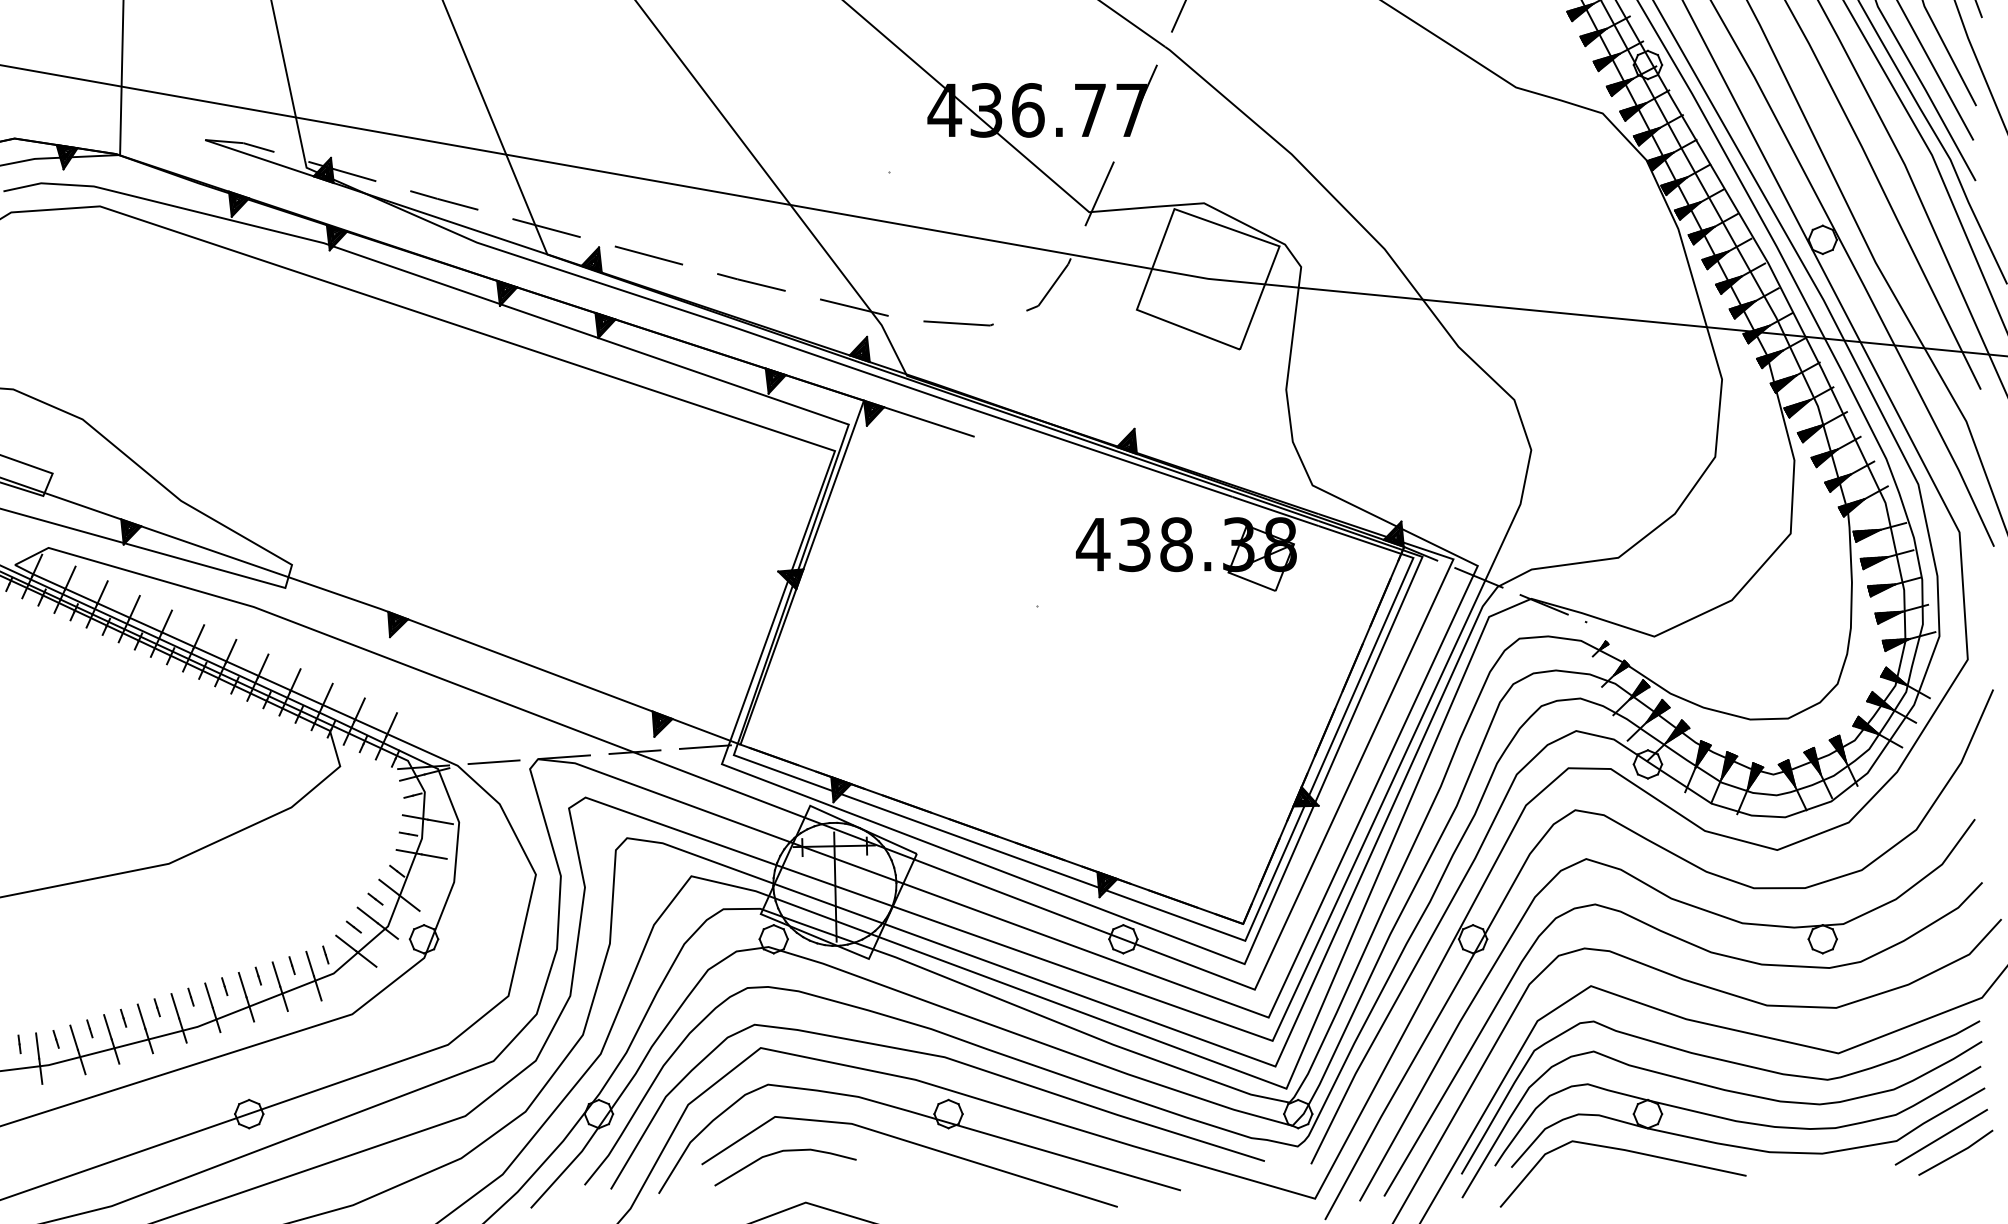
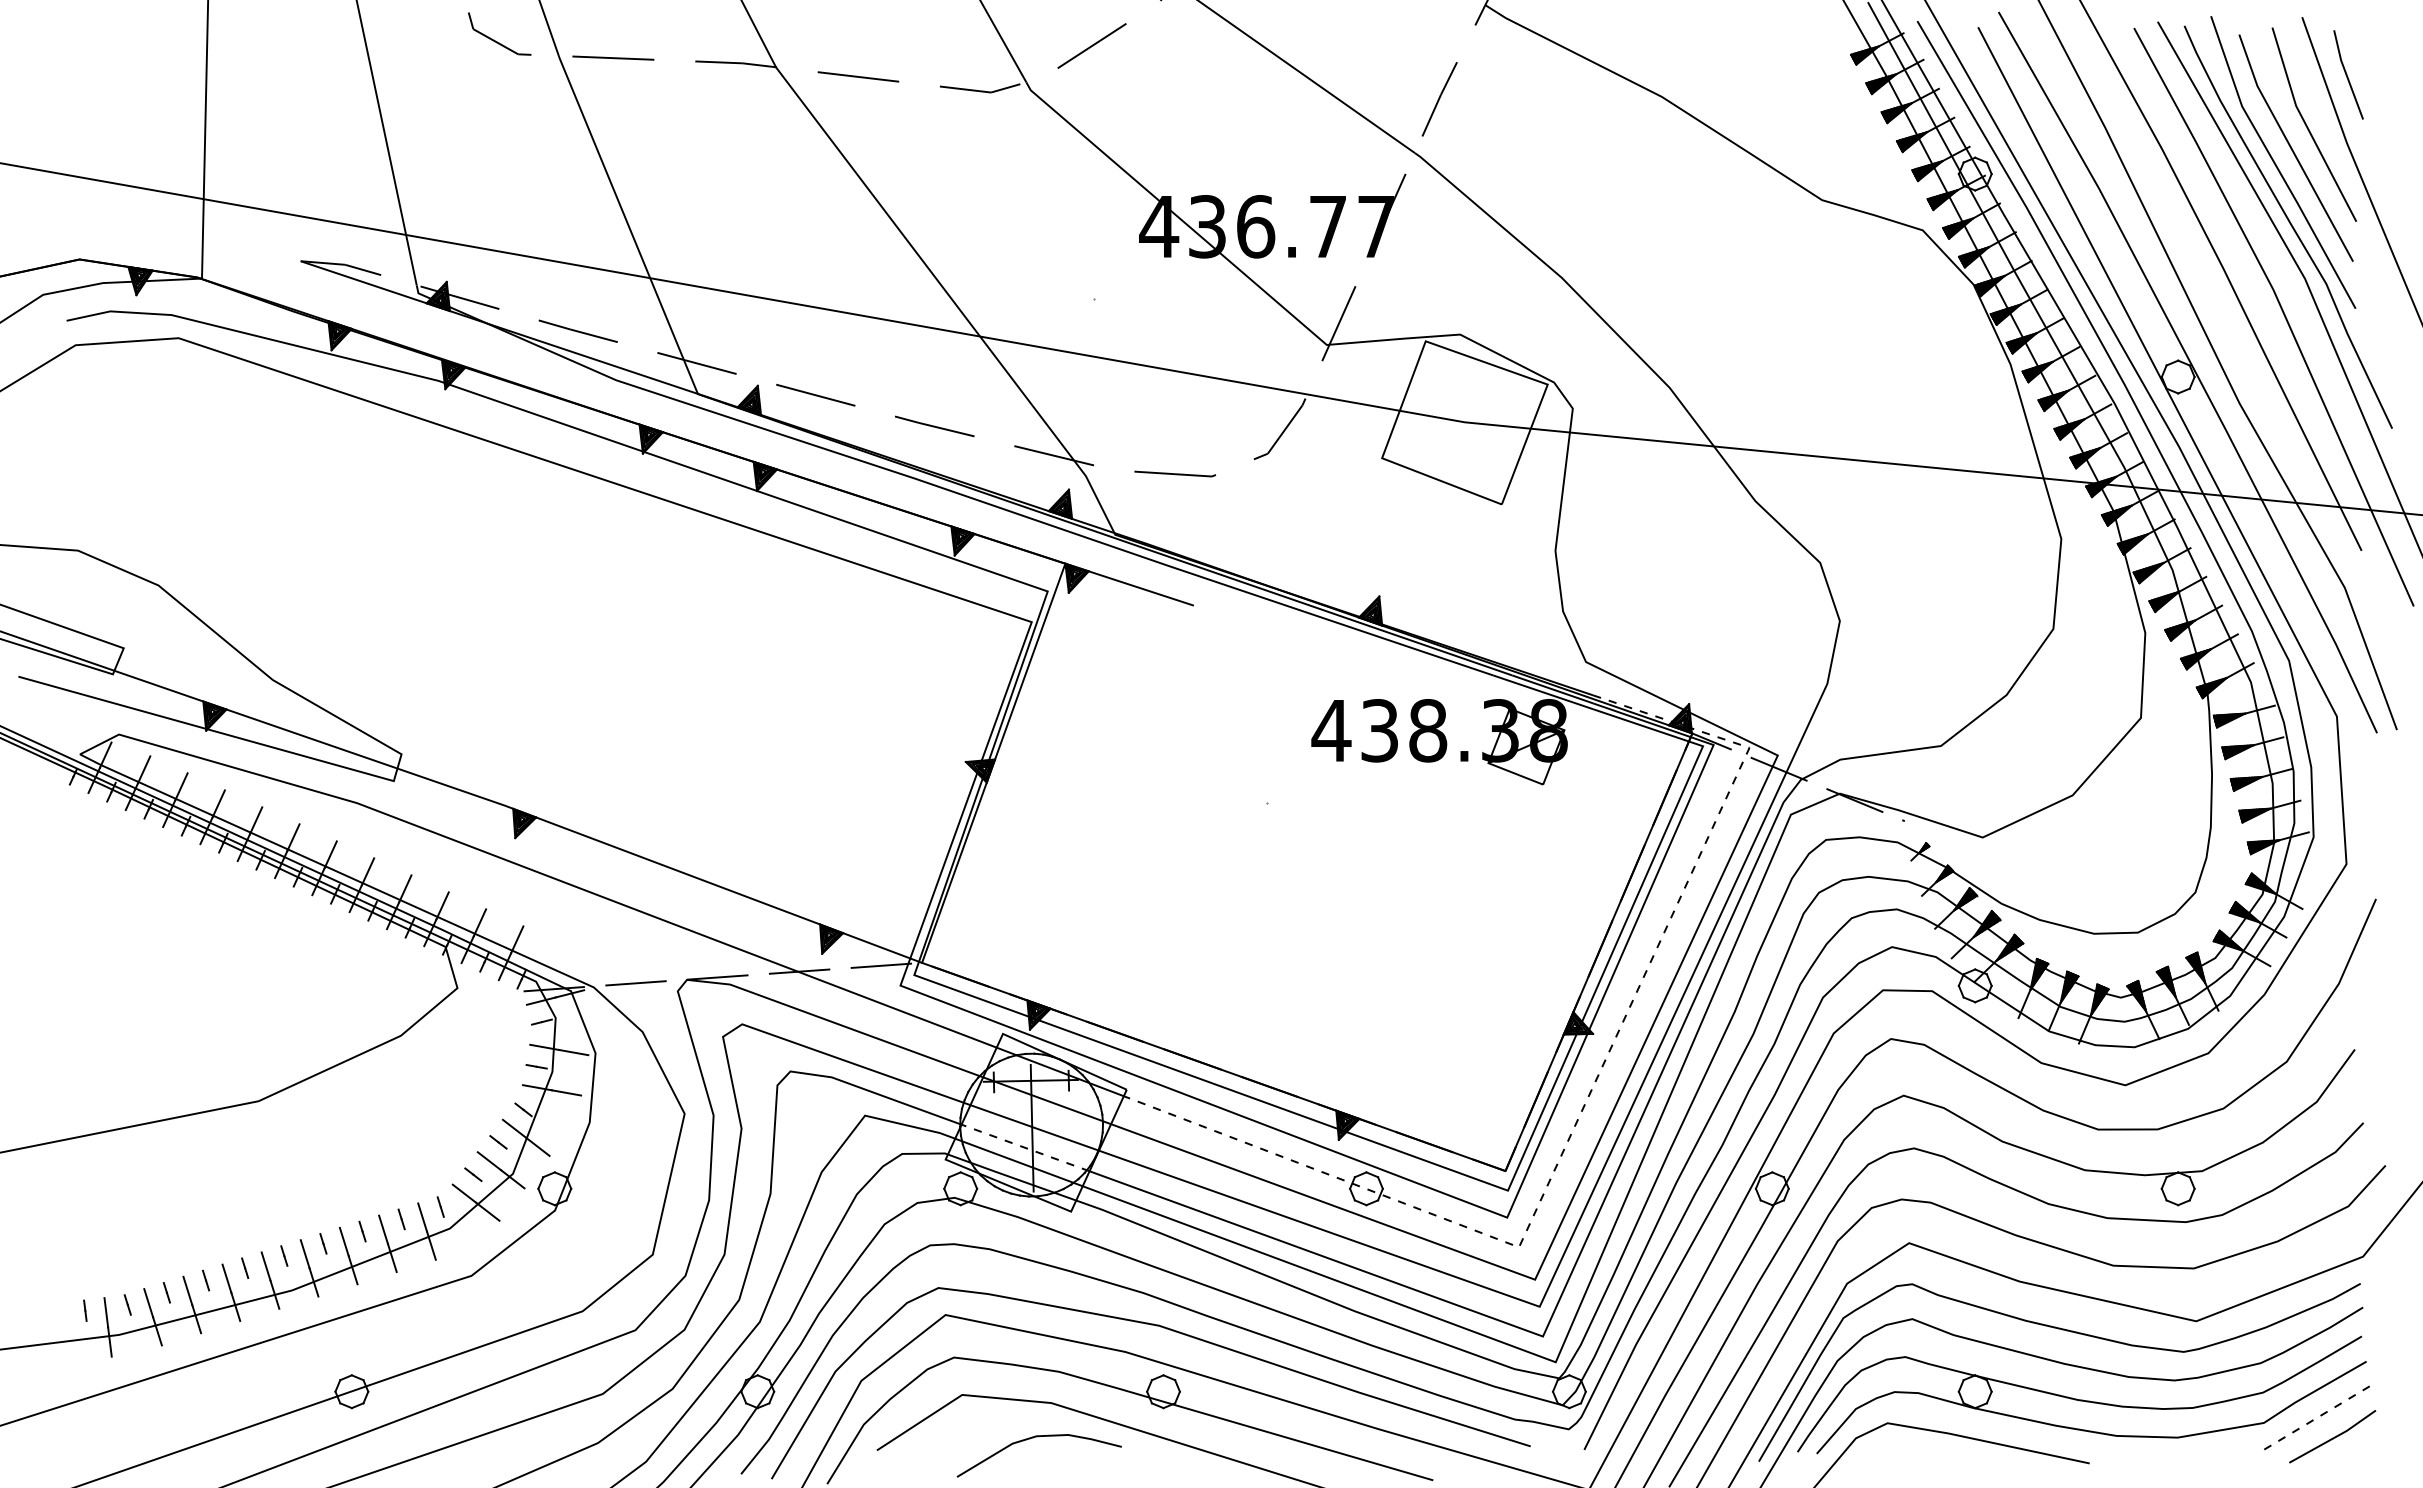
line: (1307, 875) -> (1580, 1114), solid -> dashed
line: (829, 903) -> (1025, 1147), solid -> dashed
line: (1941, 1137) -> (2315, 1418), solid -> dashed
curve: (780, 1152) -> (1033, 1438), moved

